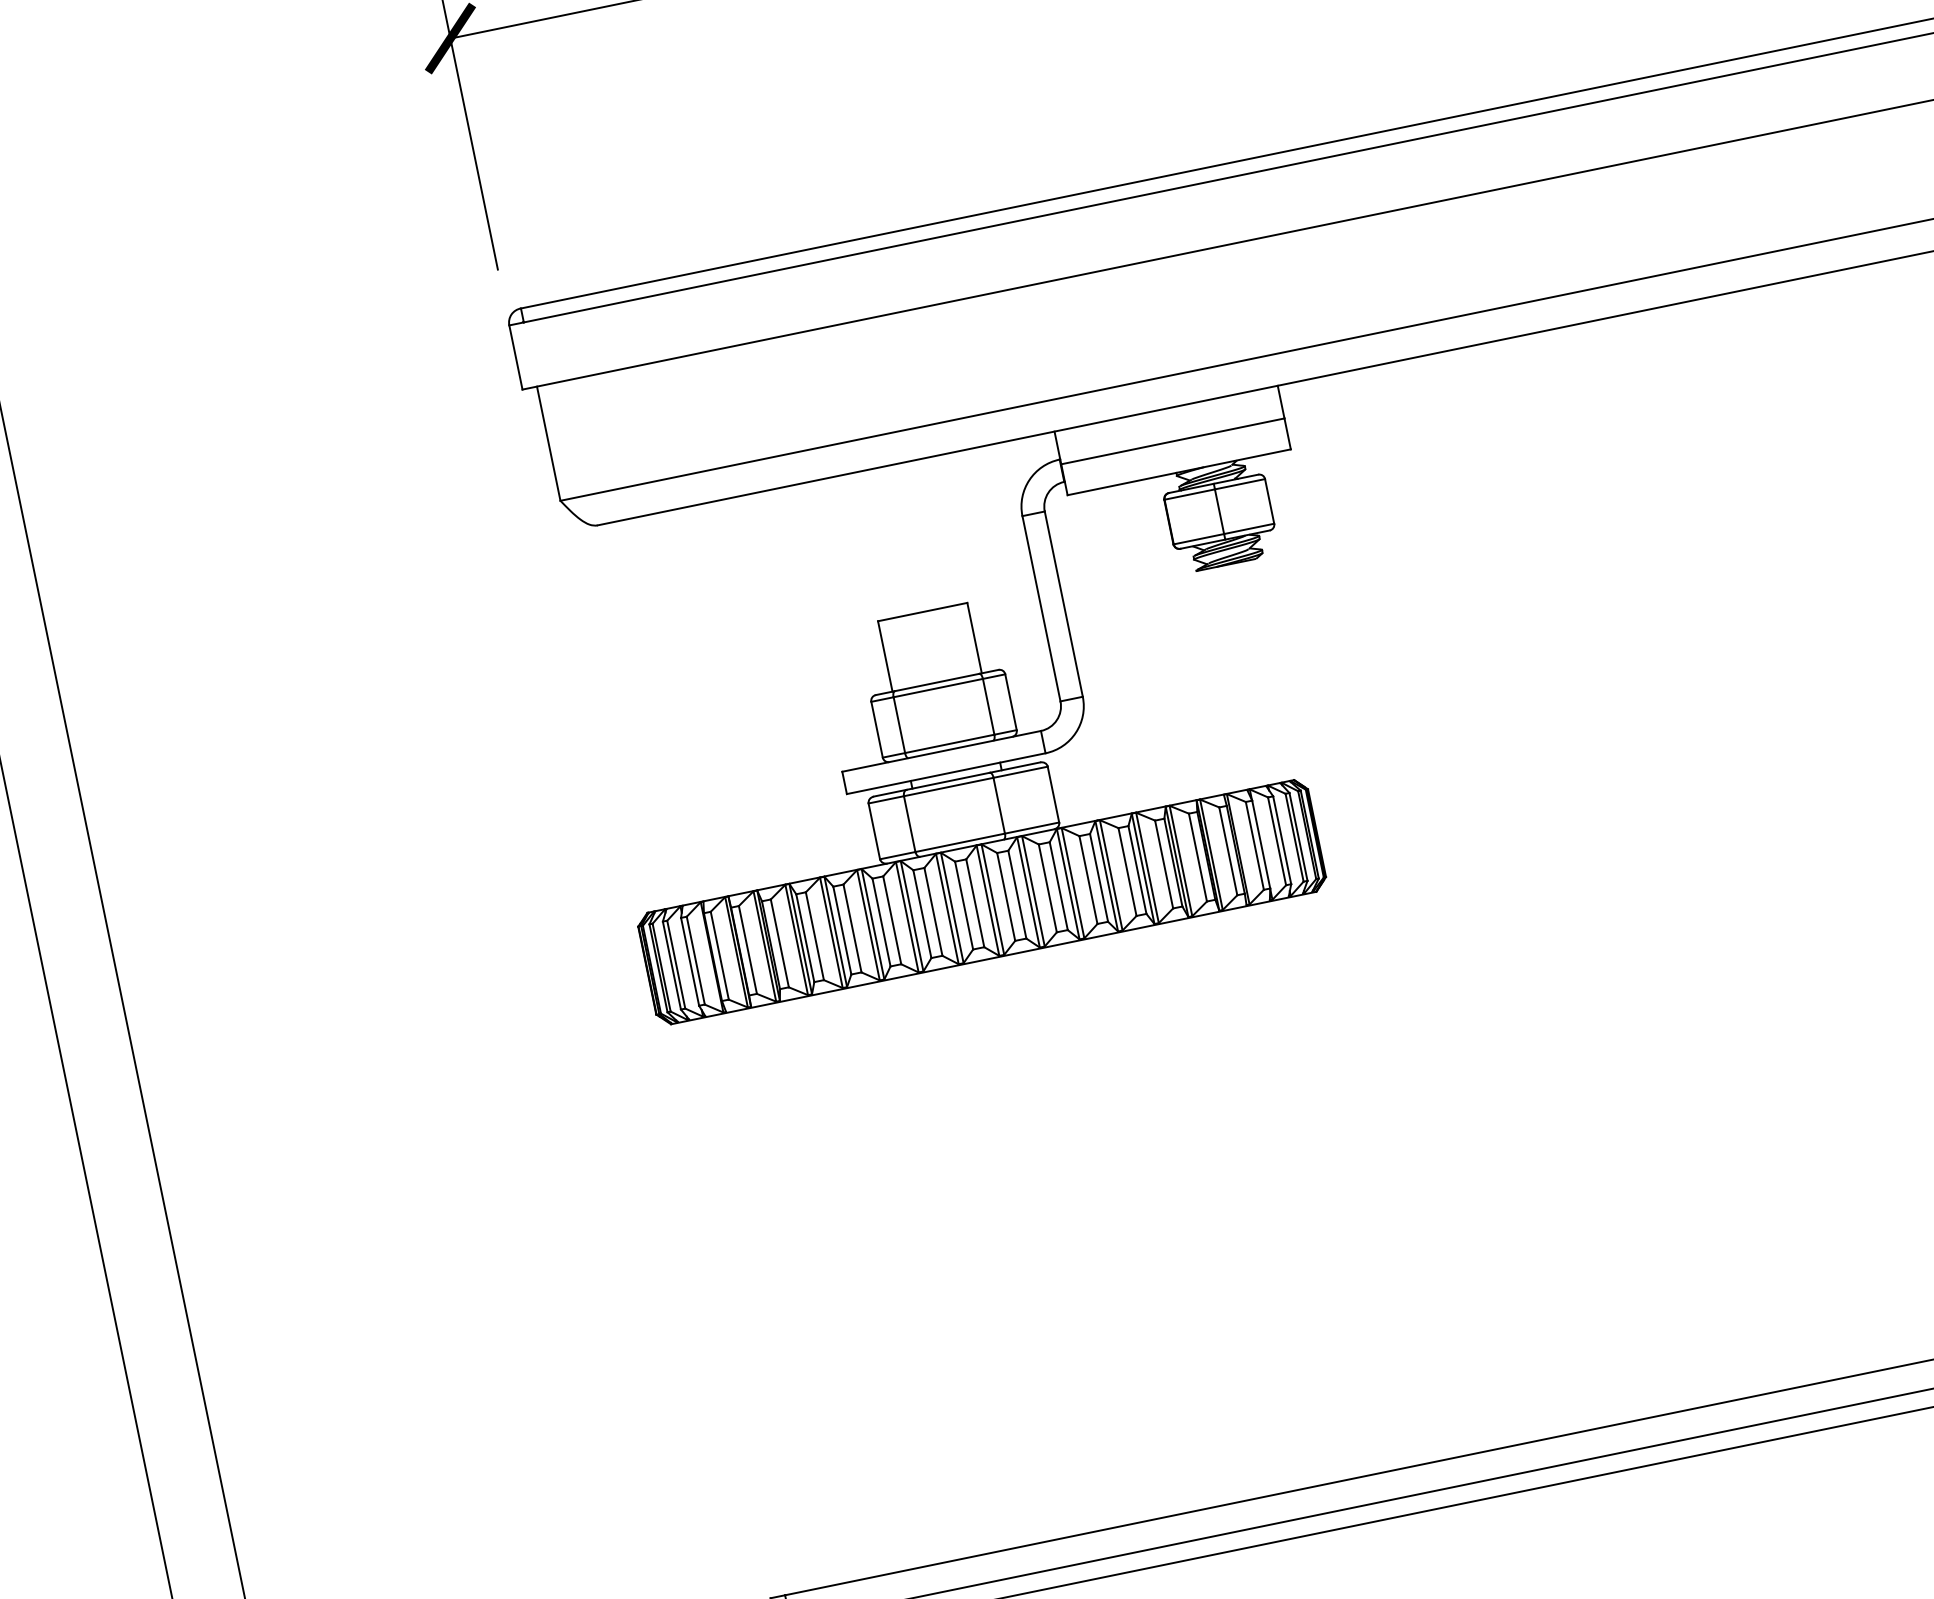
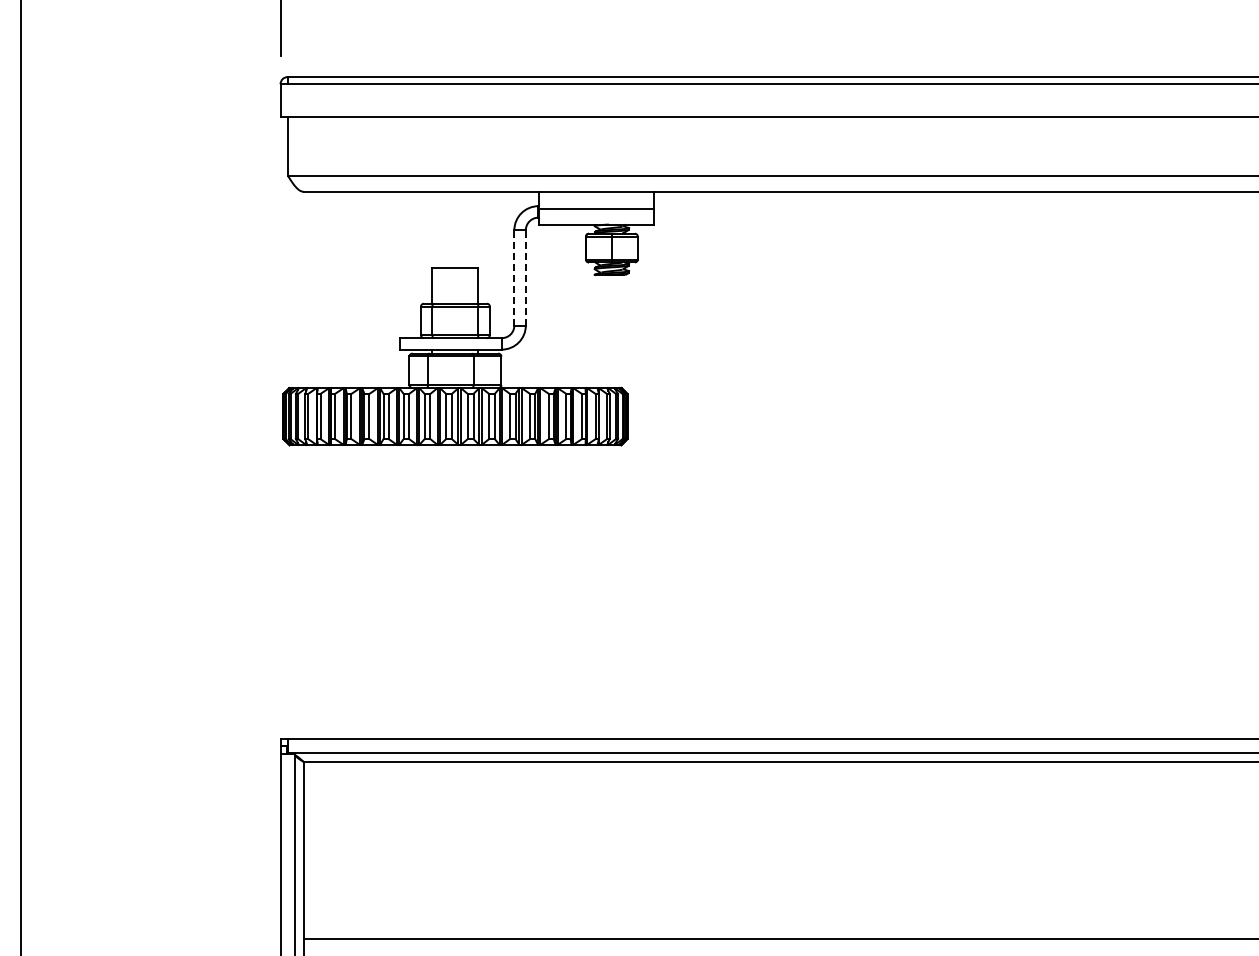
line: (1062, 603) -> (525, 277), solid -> dashed
line: (1041, 607) -> (514, 277), solid -> dashed

